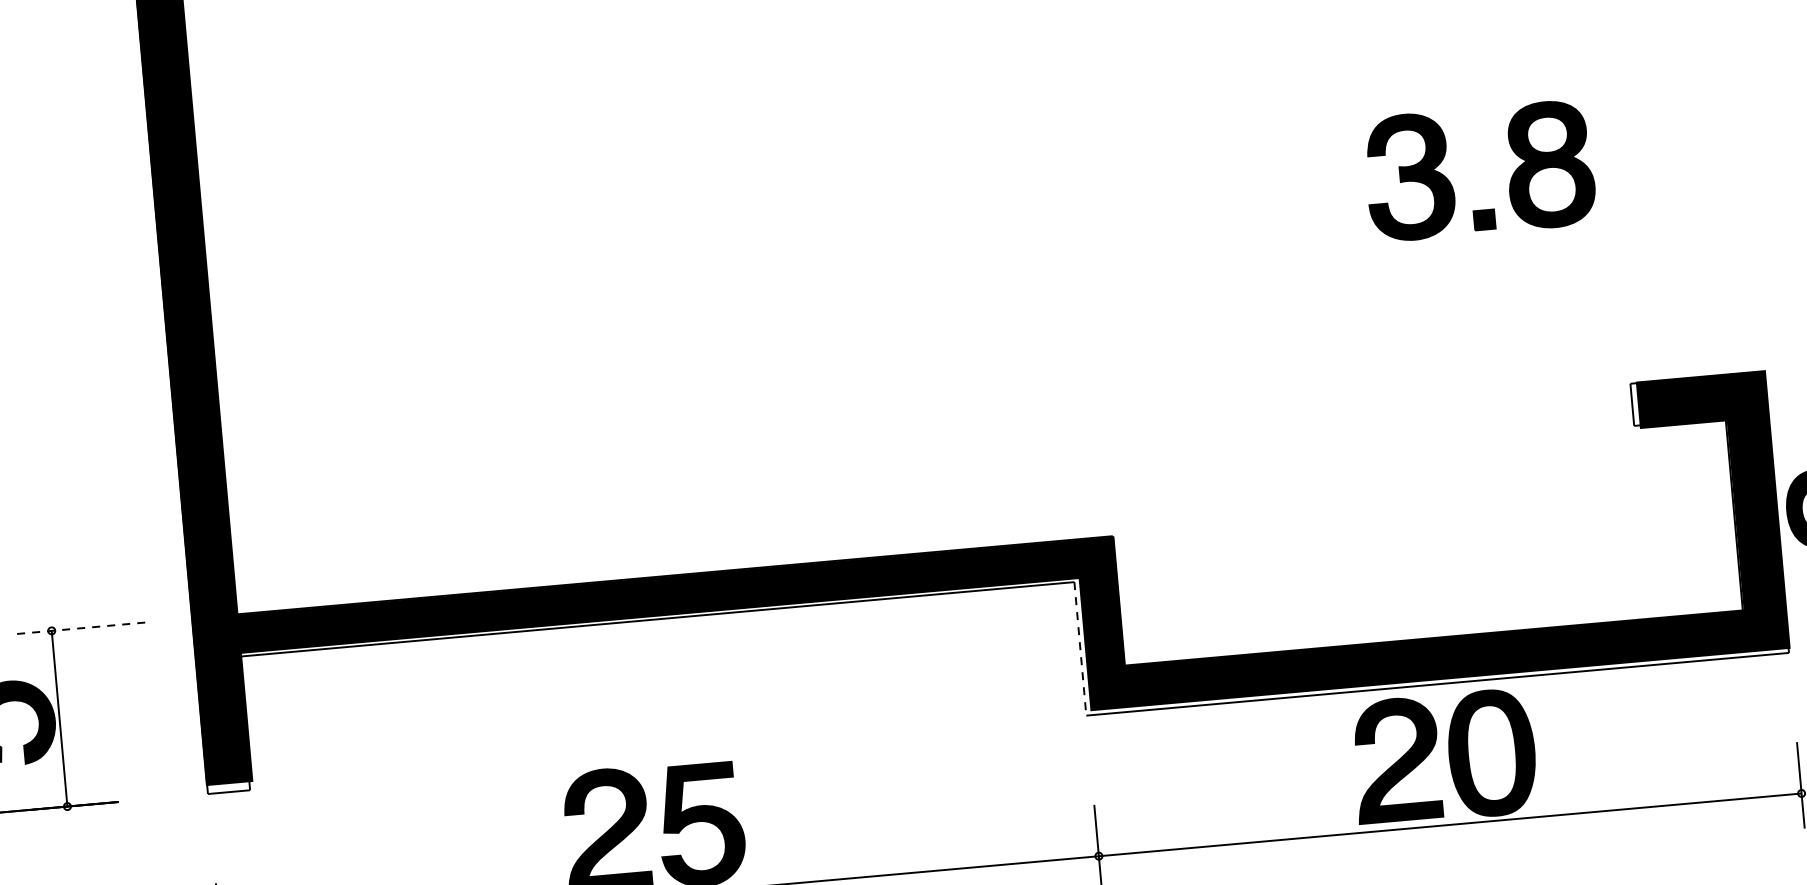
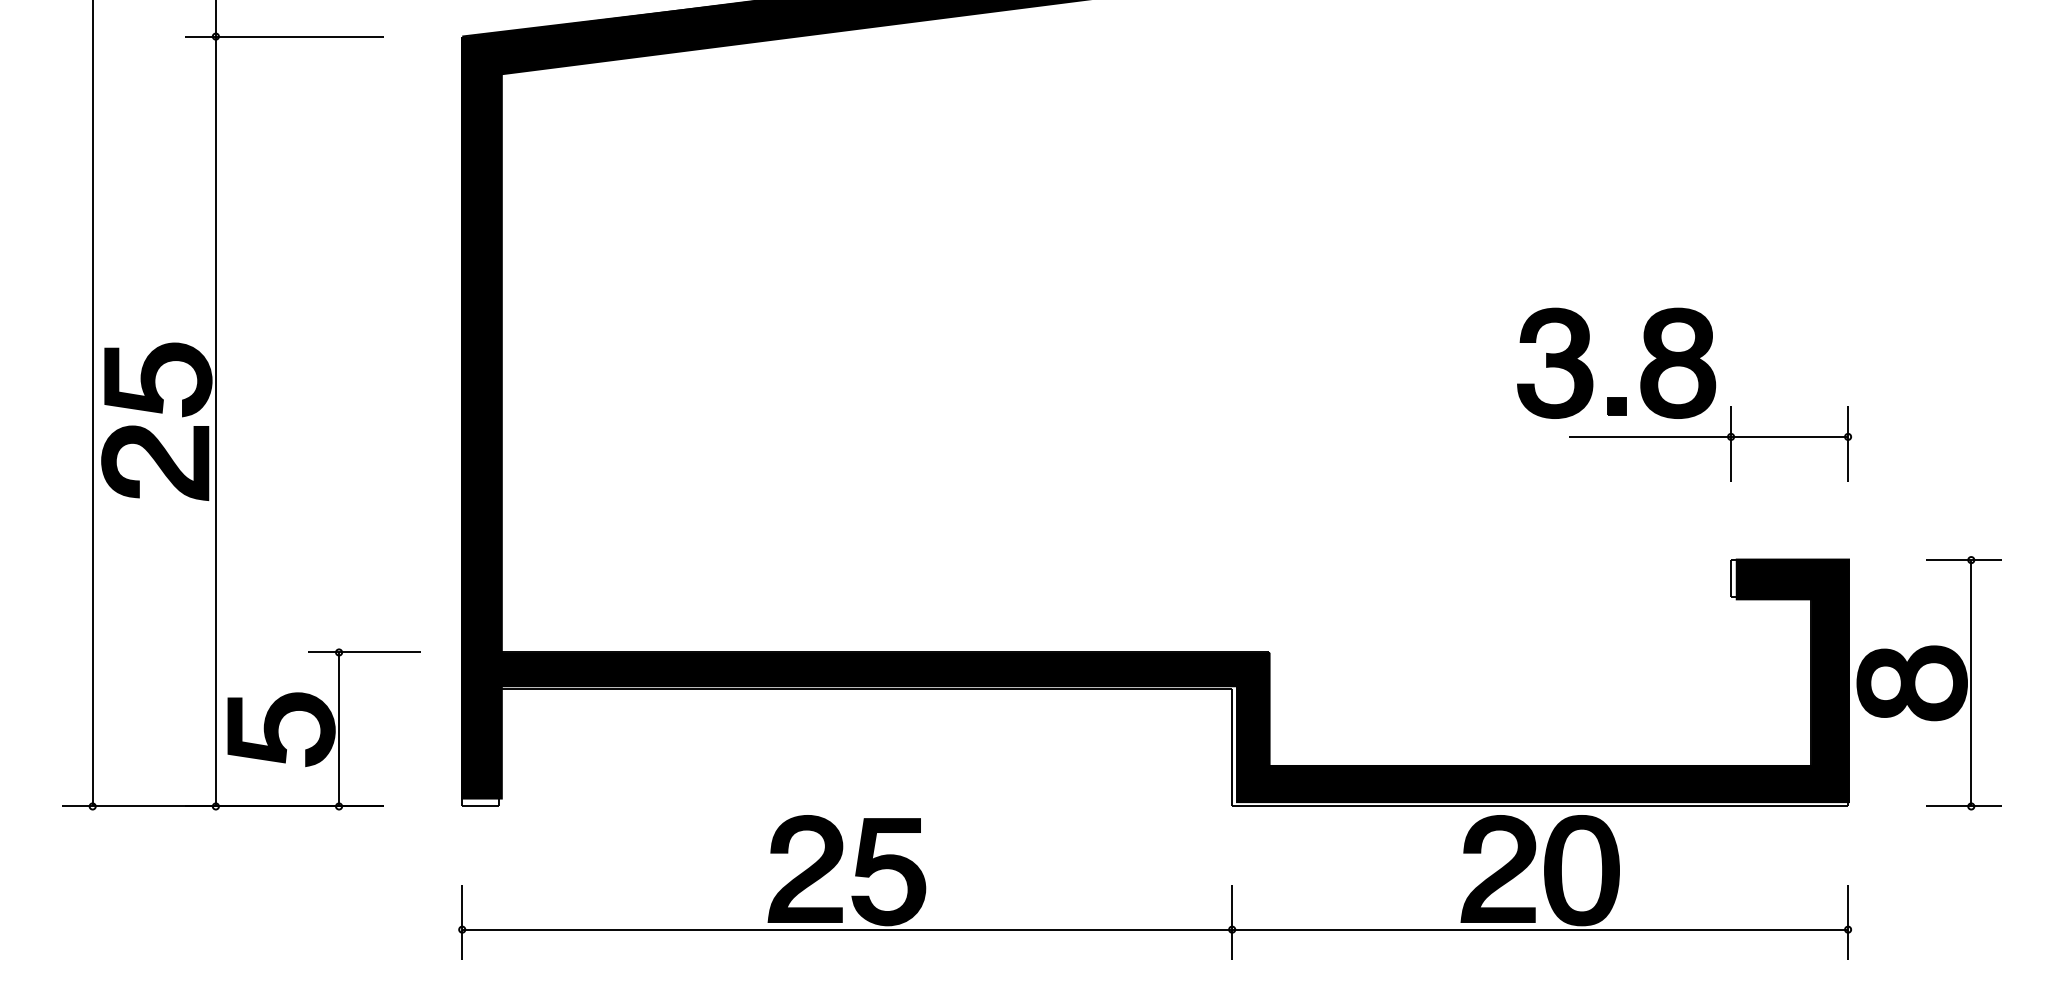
part: (1595, 252) -> (1710, 443), added
line: (80, 628) -> (364, 652), dashed -> solid
line: (1080, 648) -> (1232, 747), dashed -> solid

